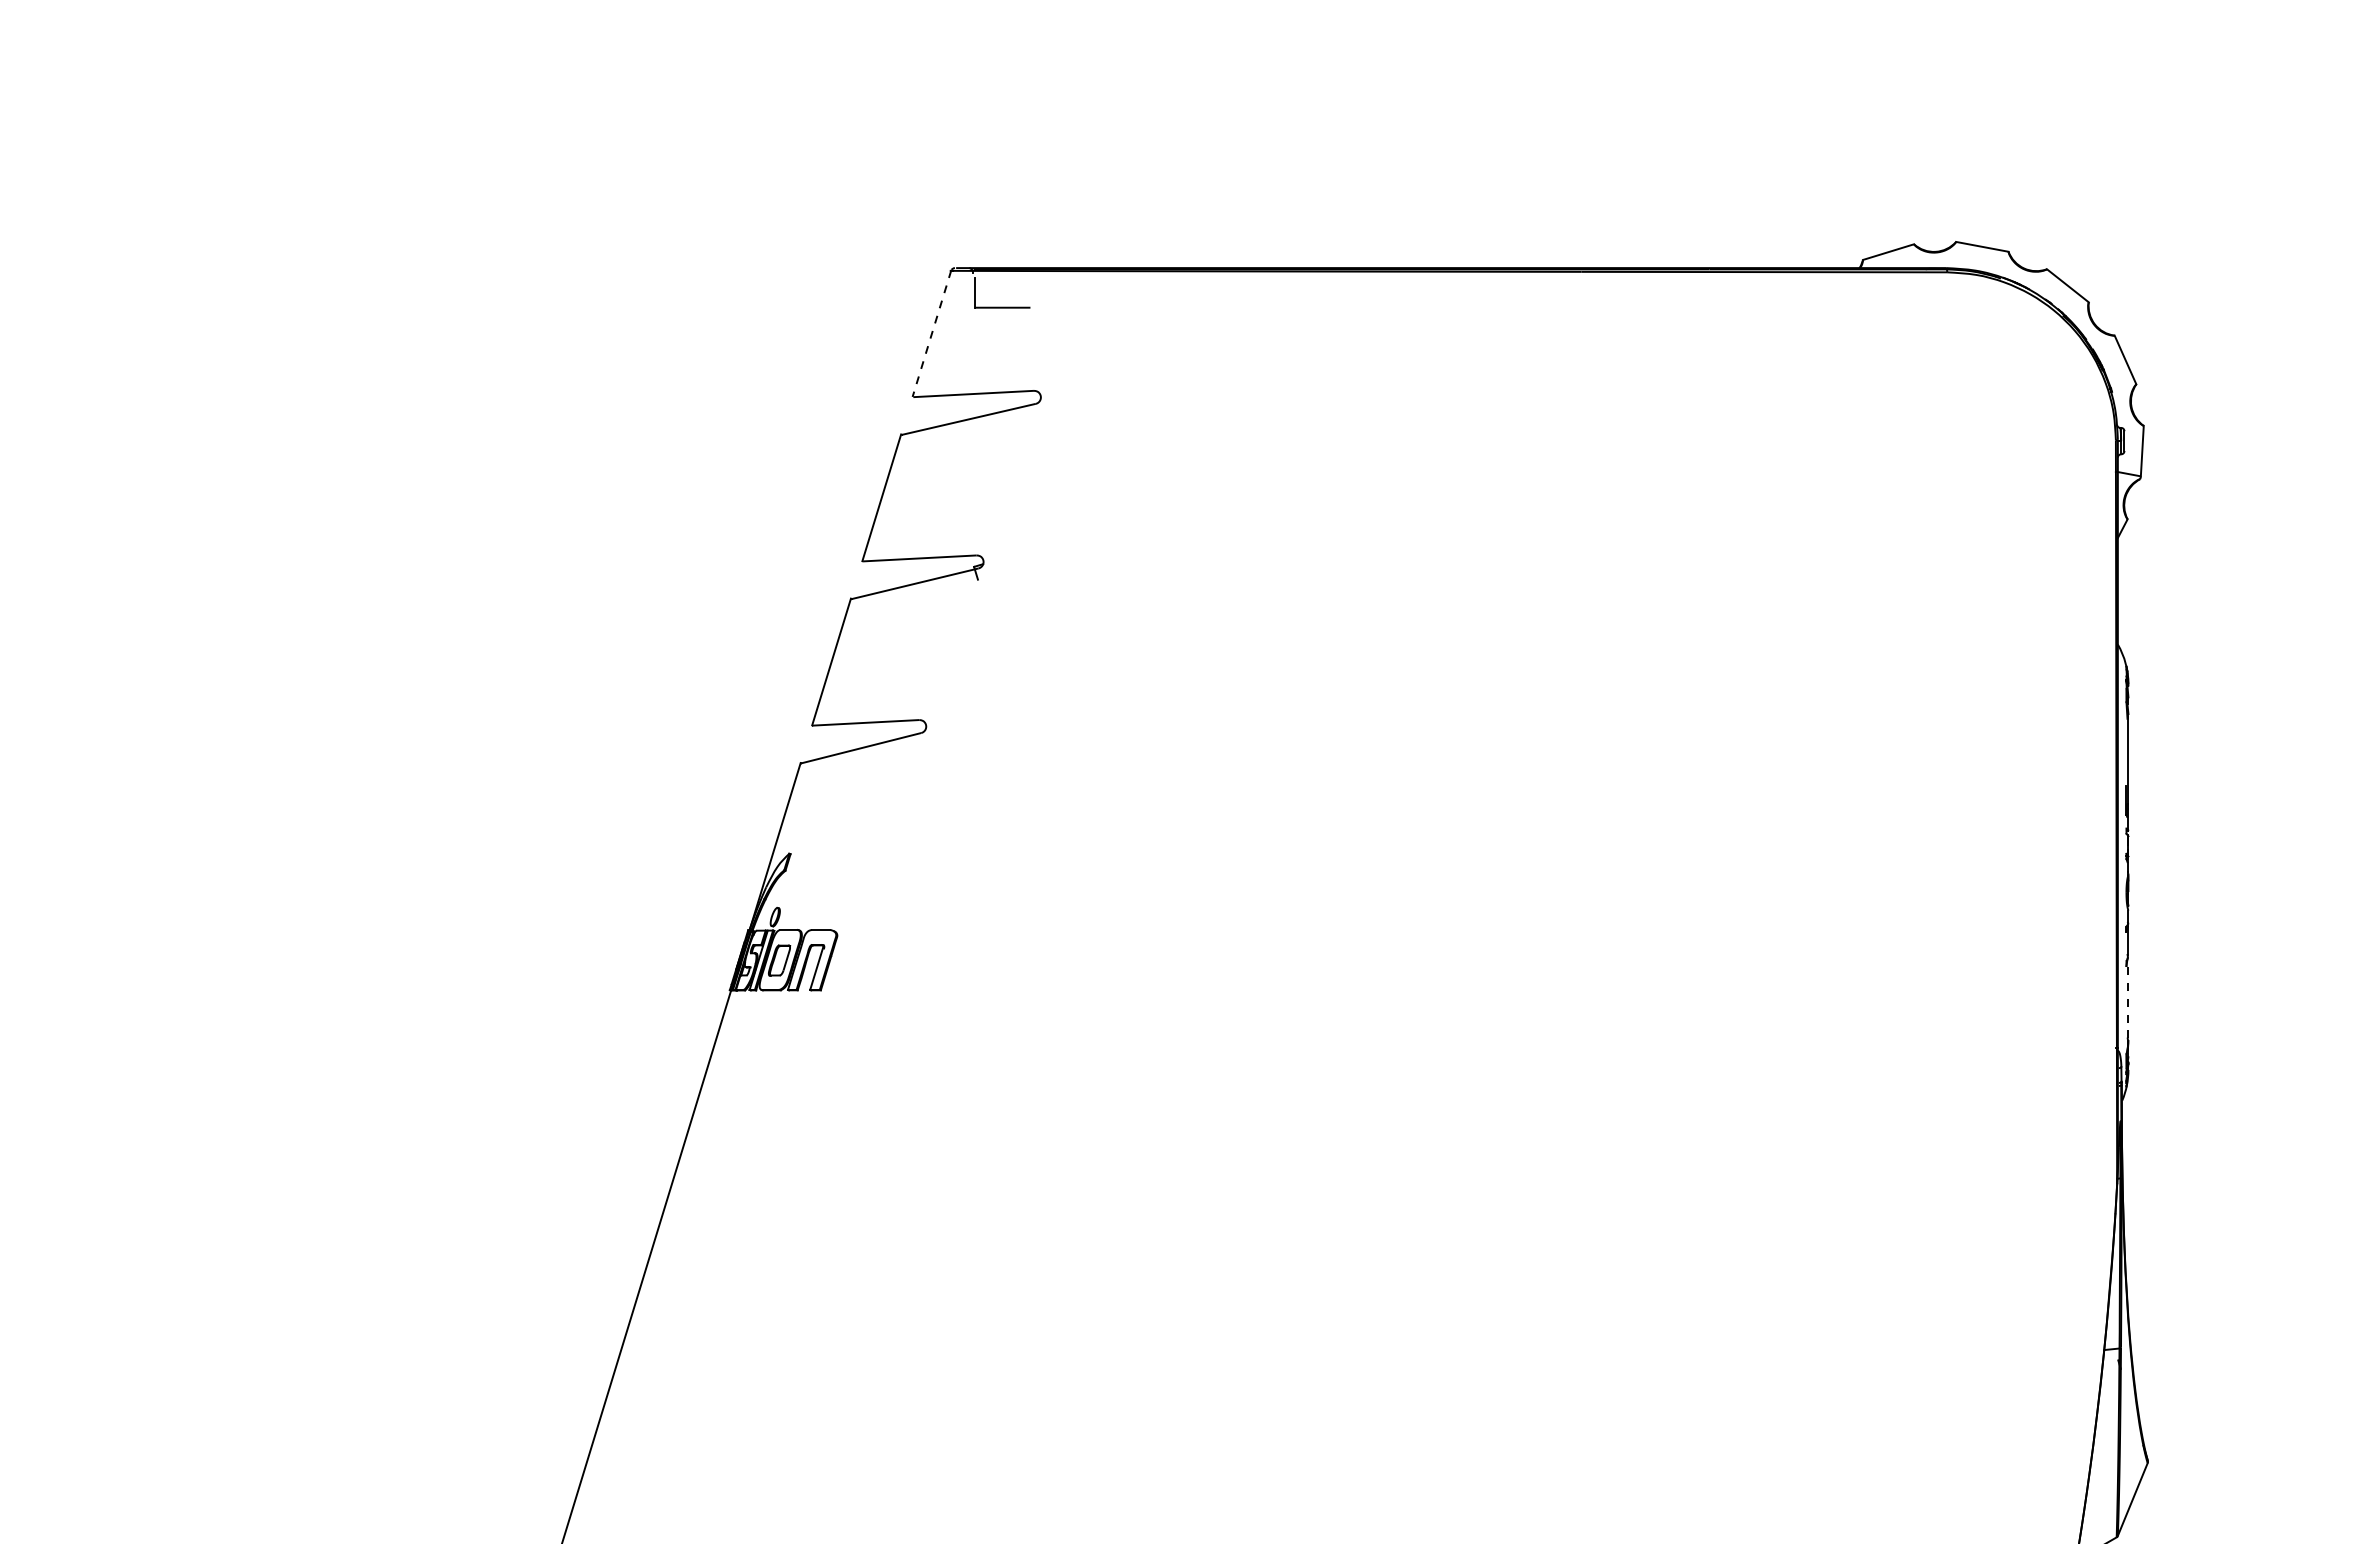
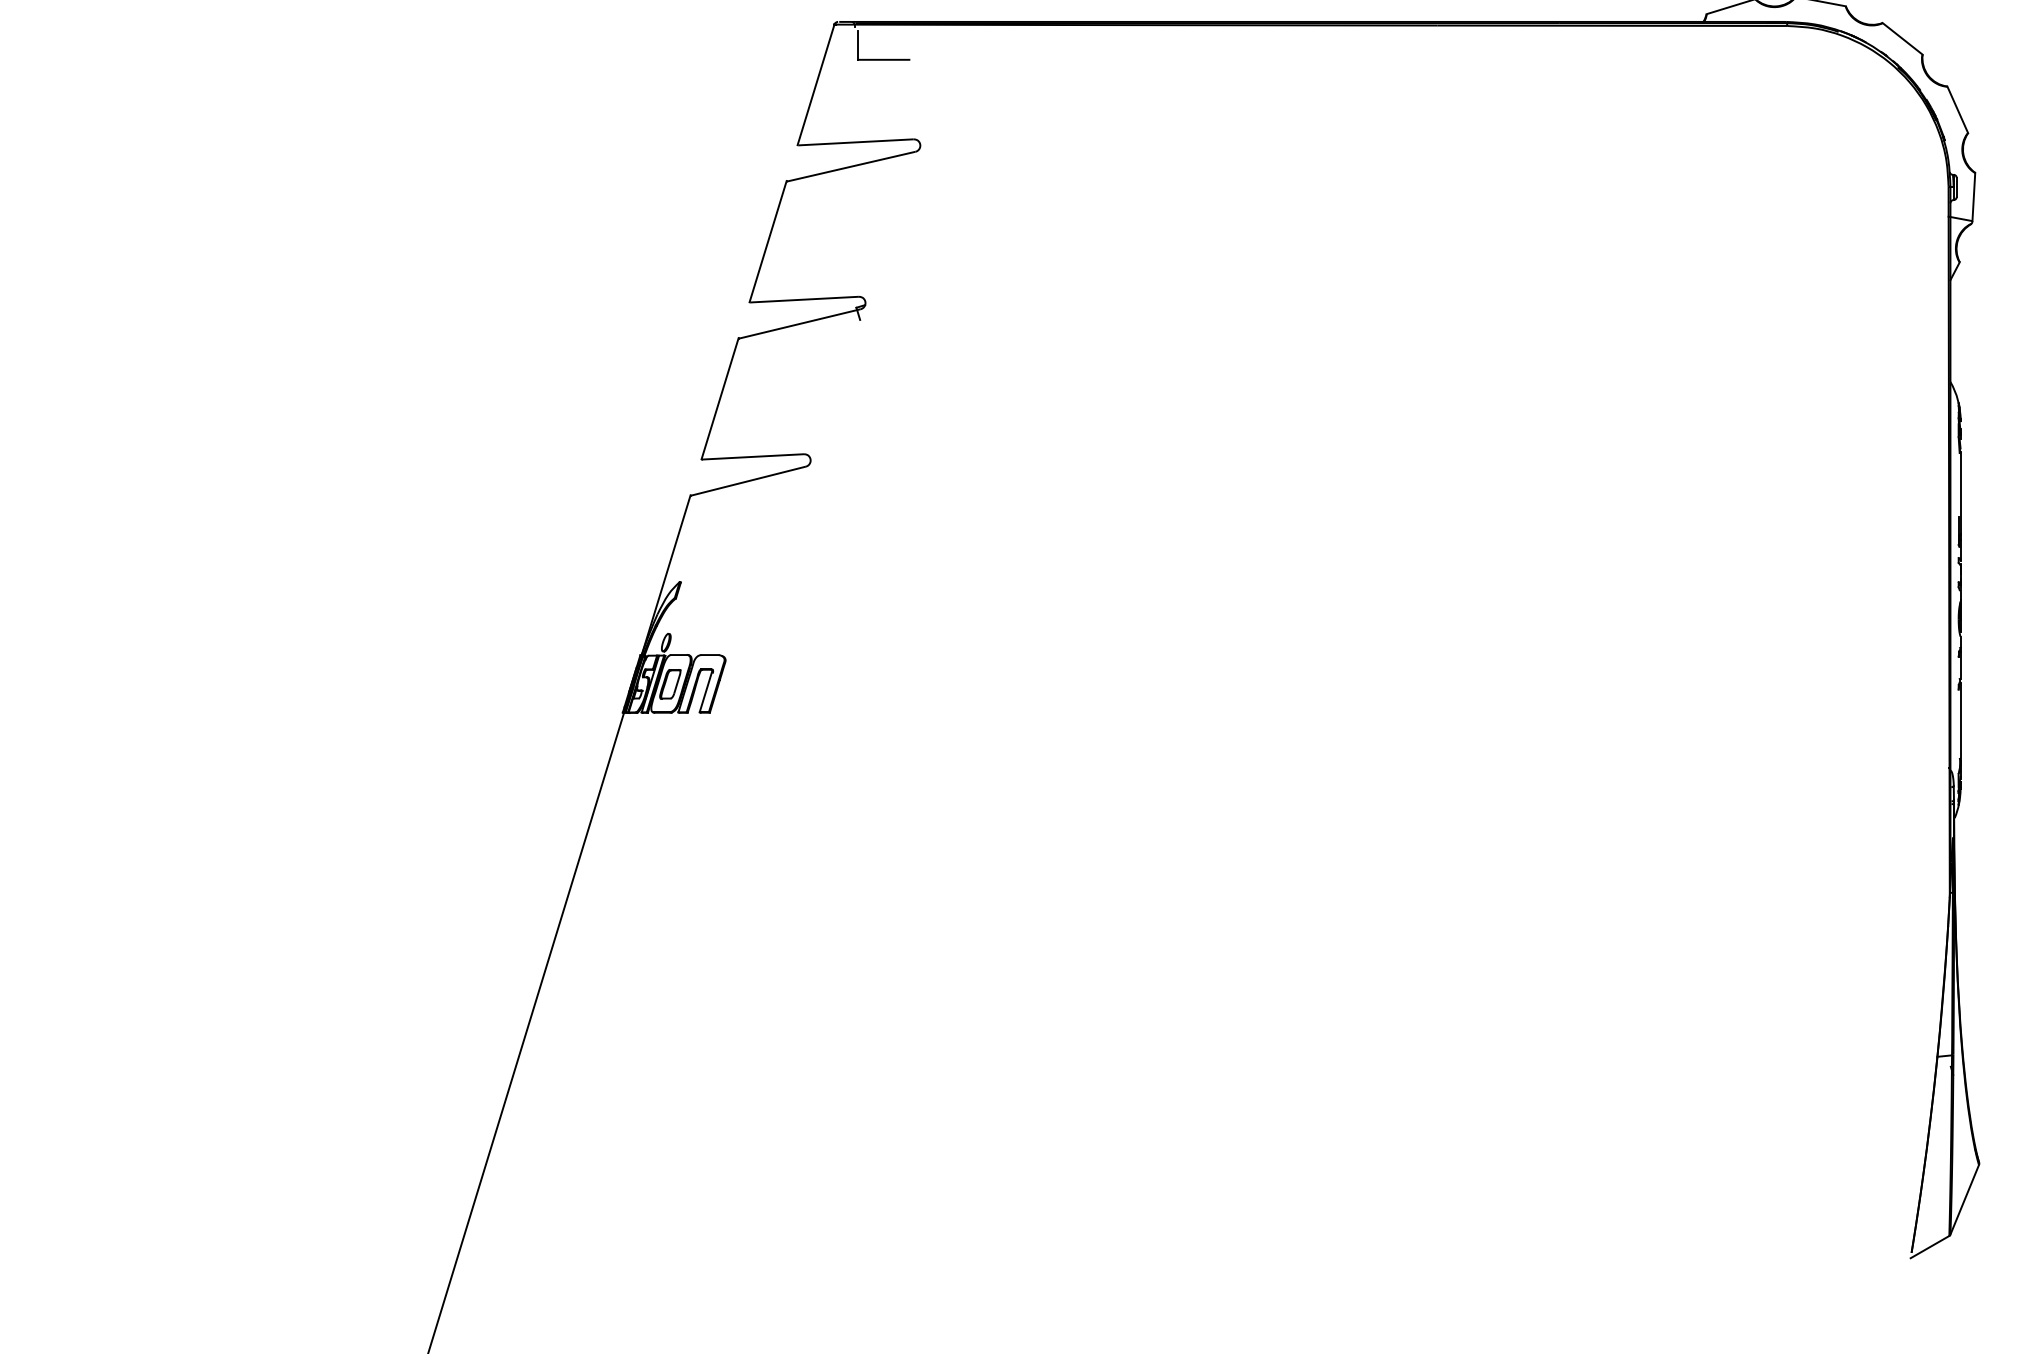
line: (931, 334) -> (815, 85), dashed -> solid
line: (2128, 998) -> (1960, 720), dashed -> solid

